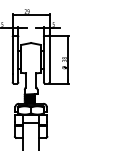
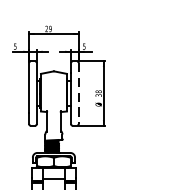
line: (49, 59) -> (78, 93), solid -> dashed

